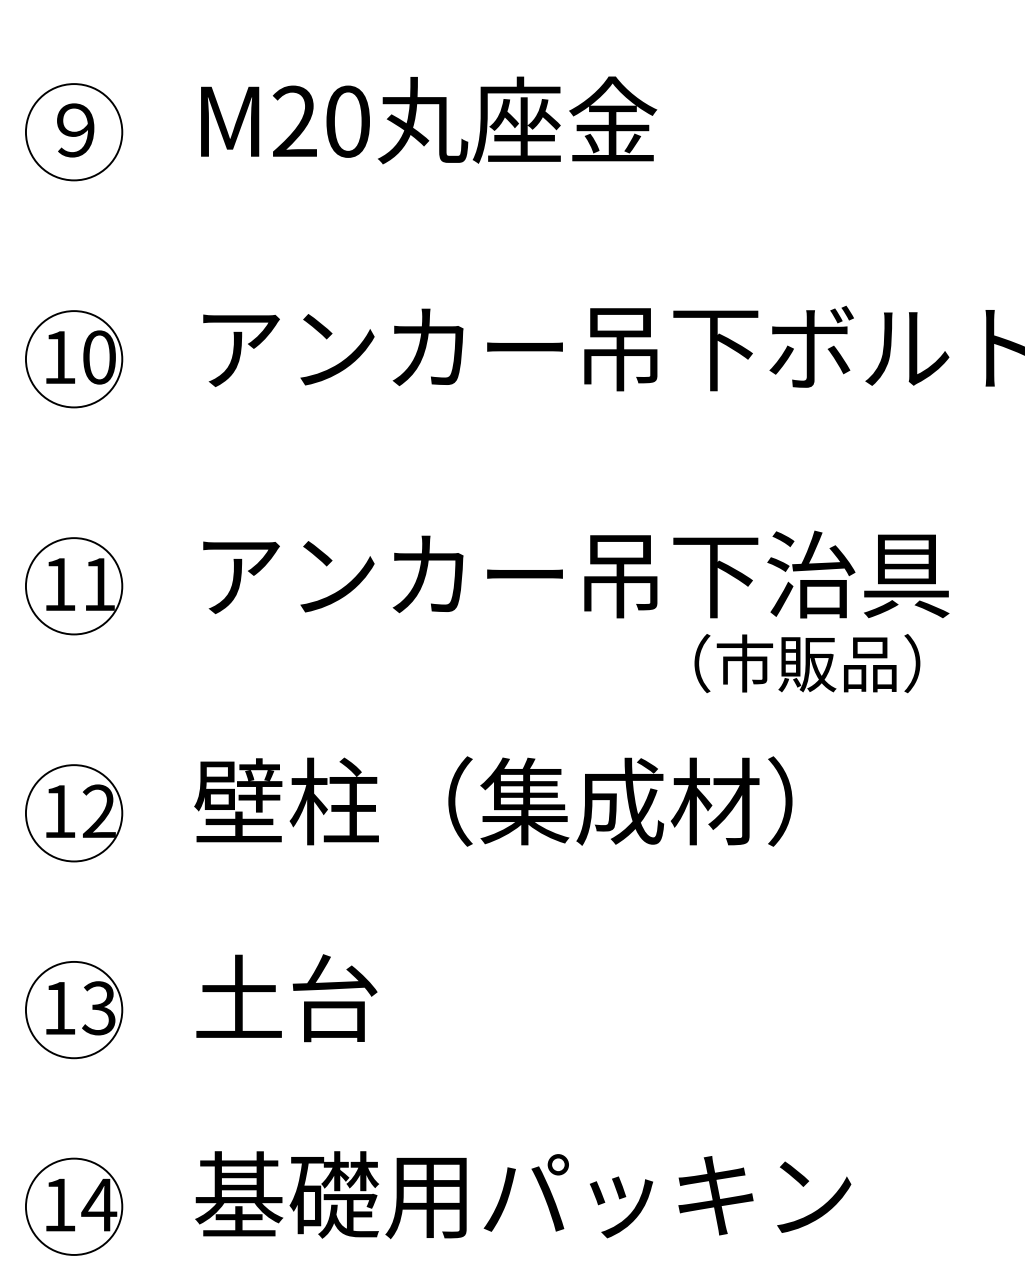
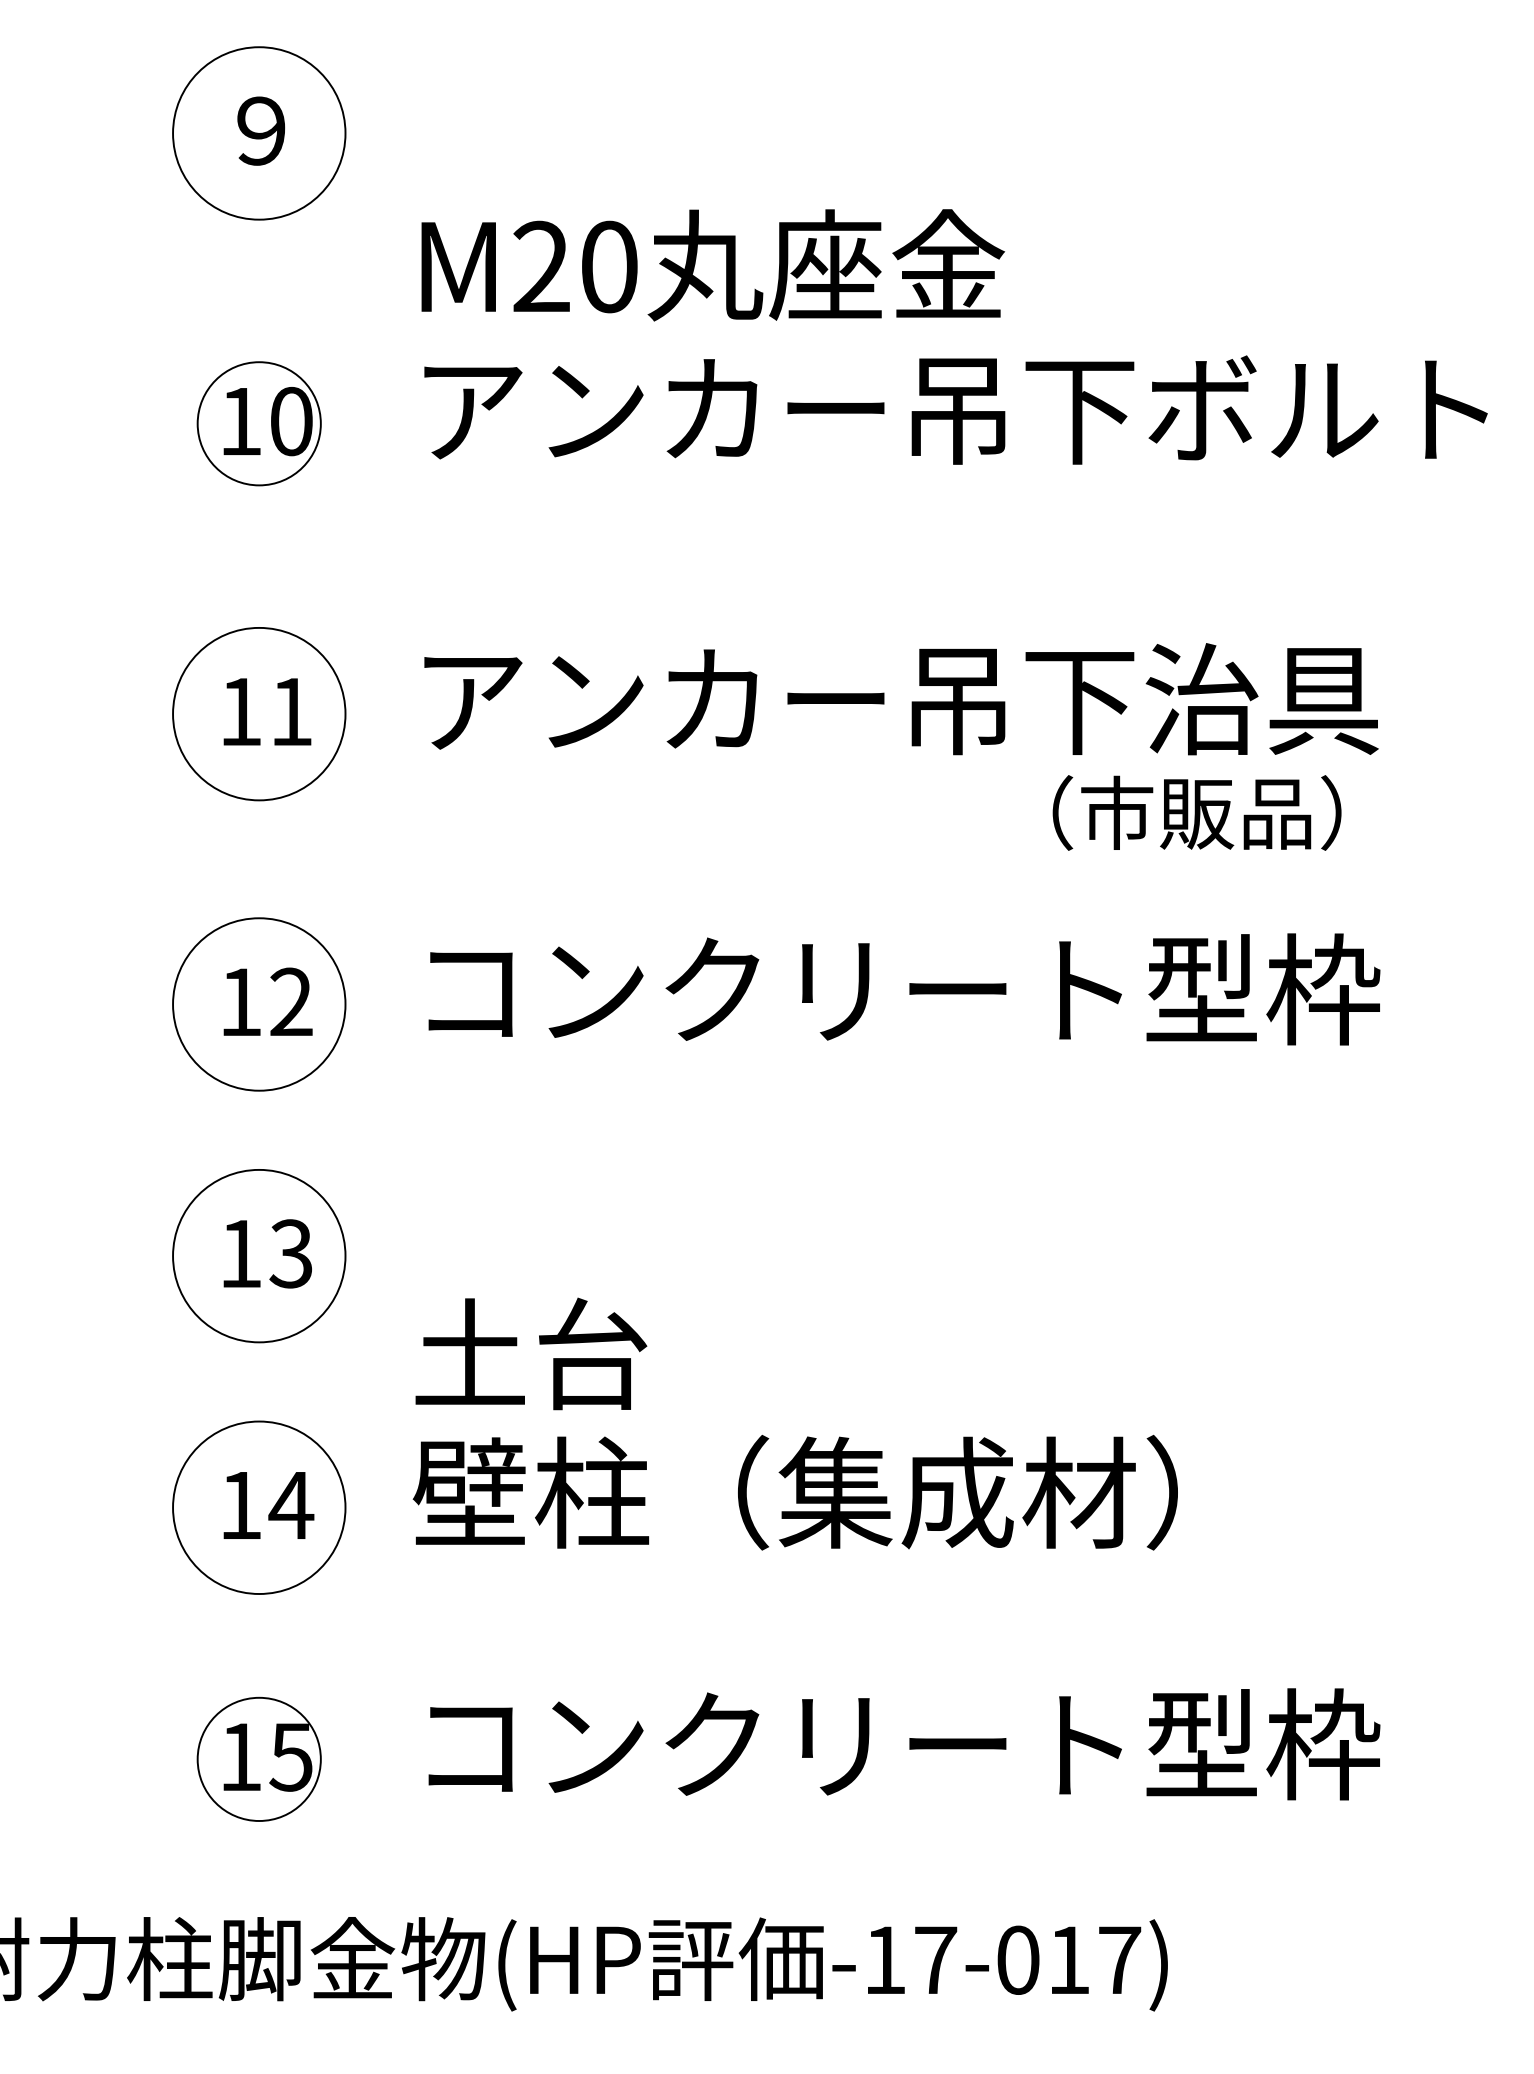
text: (429, 120) -> (713, 265), moved
circle: (73, 132) -> (258, 133), size x1.4
circle: (73, 585) -> (258, 713), size x1.4
text: (572, 801) -> (896, 989), 壁柱（集成材） -> コンクリート型枠
circle: (73, 813) -> (258, 1004), size x1.4
text: (286, 997) -> (531, 1353), moved
circle: (73, 1009) -> (258, 1255), size x1.4
text: (522, 1194) -> (832, 1492), 基礎用パッキン -> 壁柱（集成材）
circle: (73, 1206) -> (258, 1507), size x1.4

